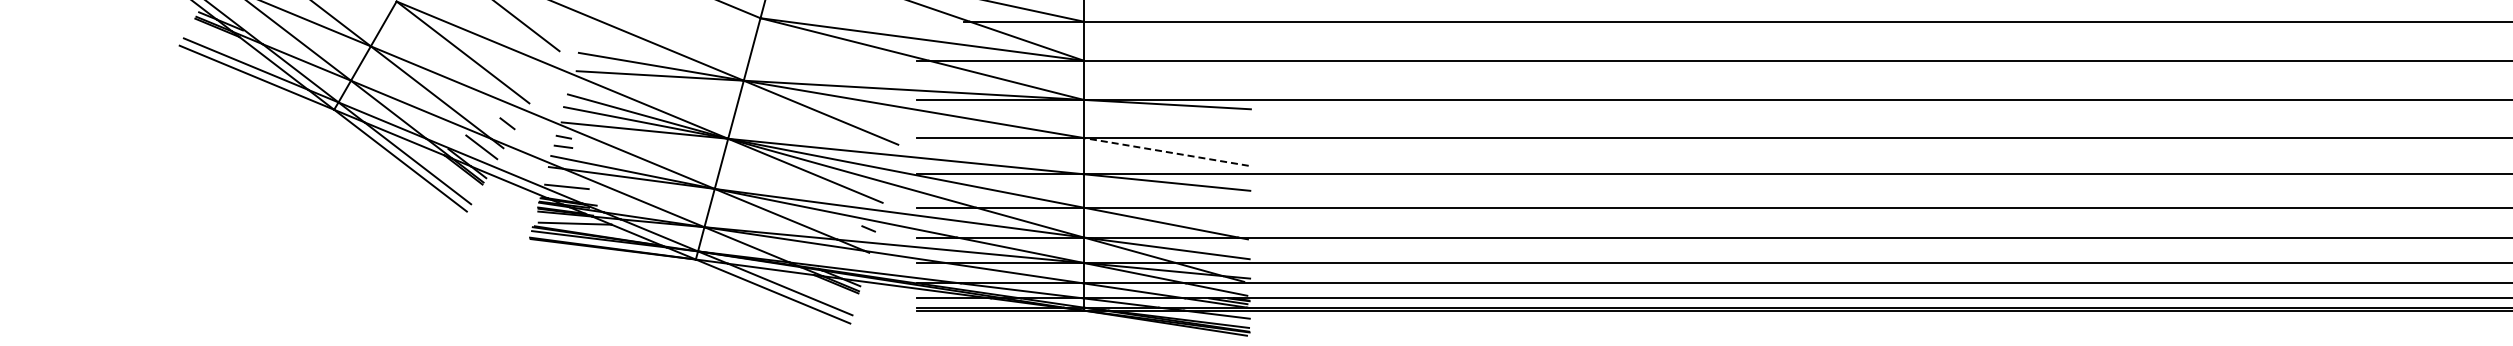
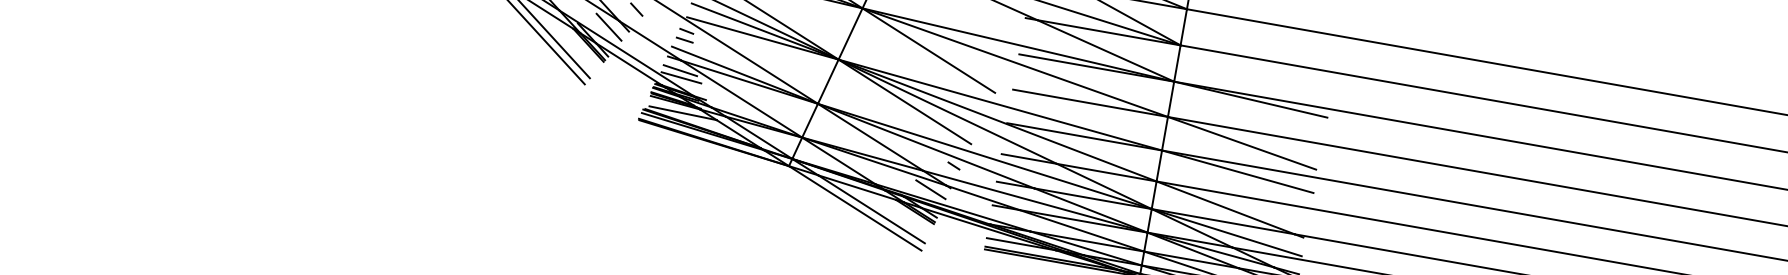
line: (1166, 151) -> (1242, 142), dashed -> solid
line: (564, 179) -> (680, 70), added
line: (848, 257) -> (930, 189), added

